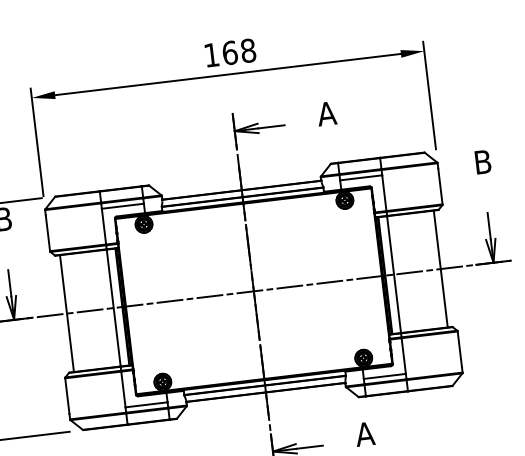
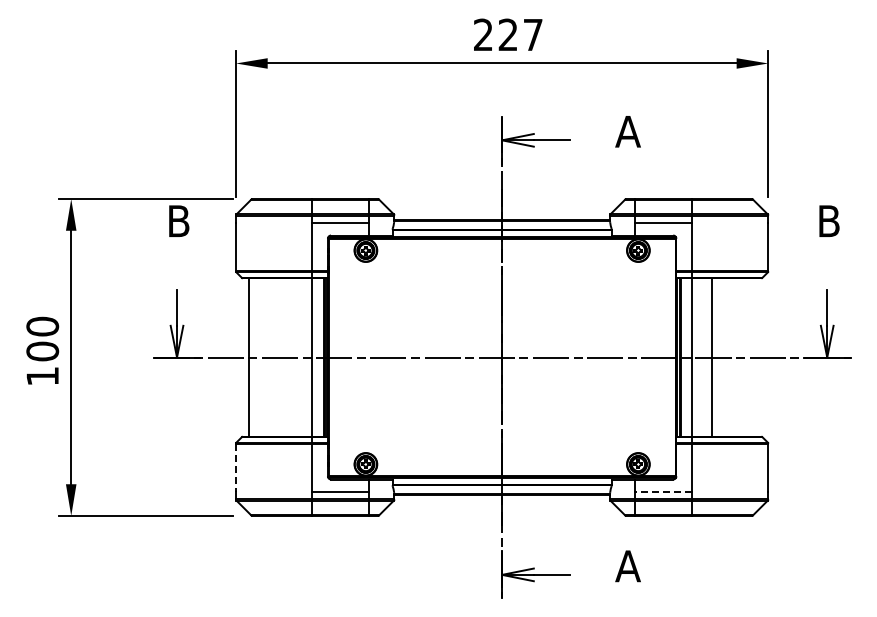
text: (230, 52) -> (508, 34), 168 -> 227
line: (440, 269) -> (711, 357), moved
line: (384, 376) -> (663, 492), solid -> dashed
line: (67, 396) -> (235, 468), solid -> dashed

